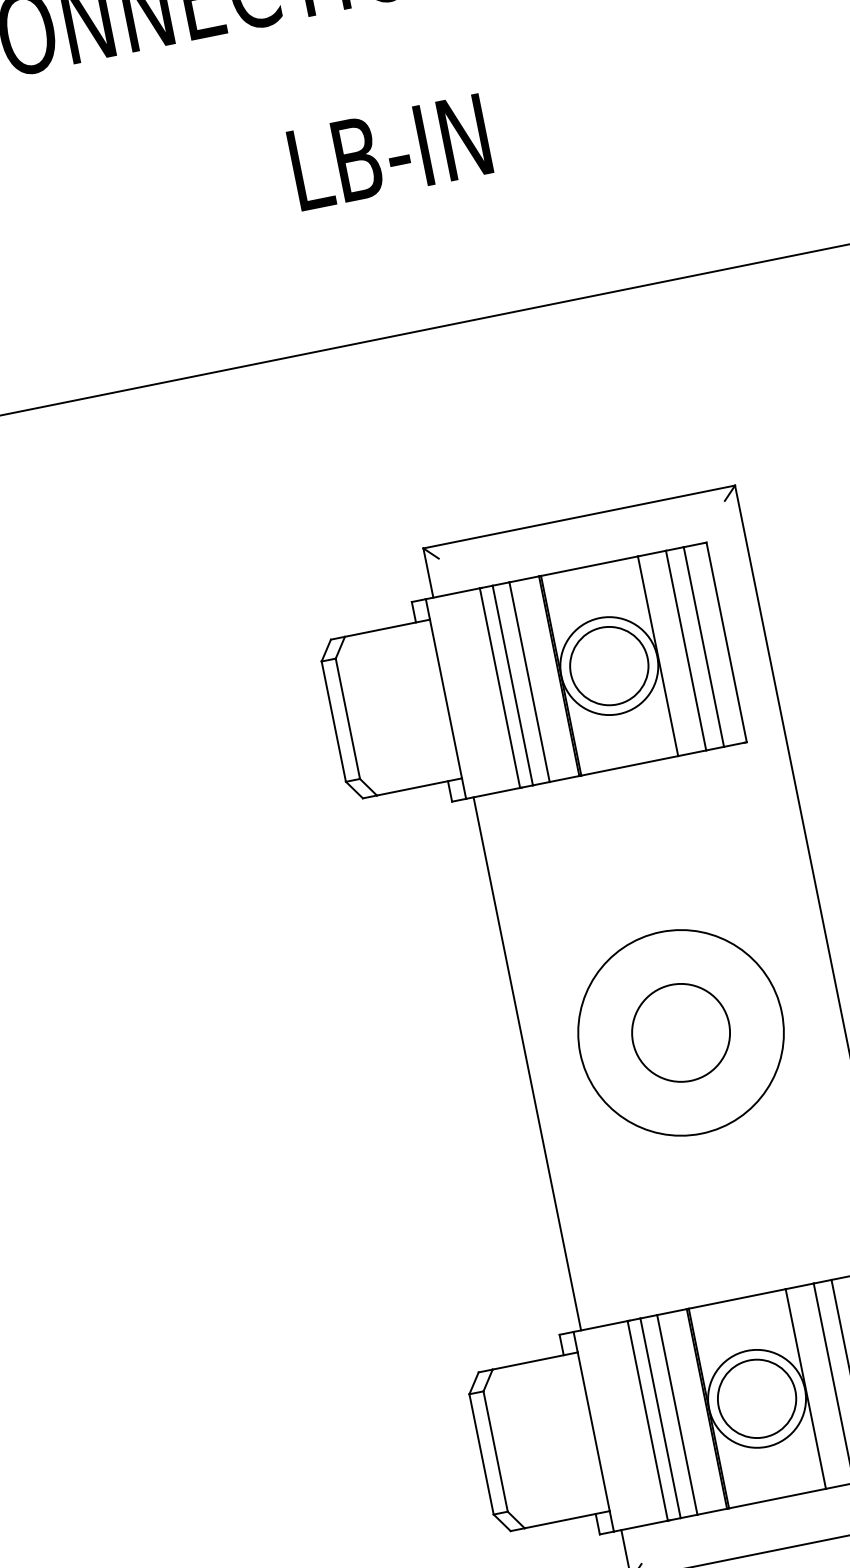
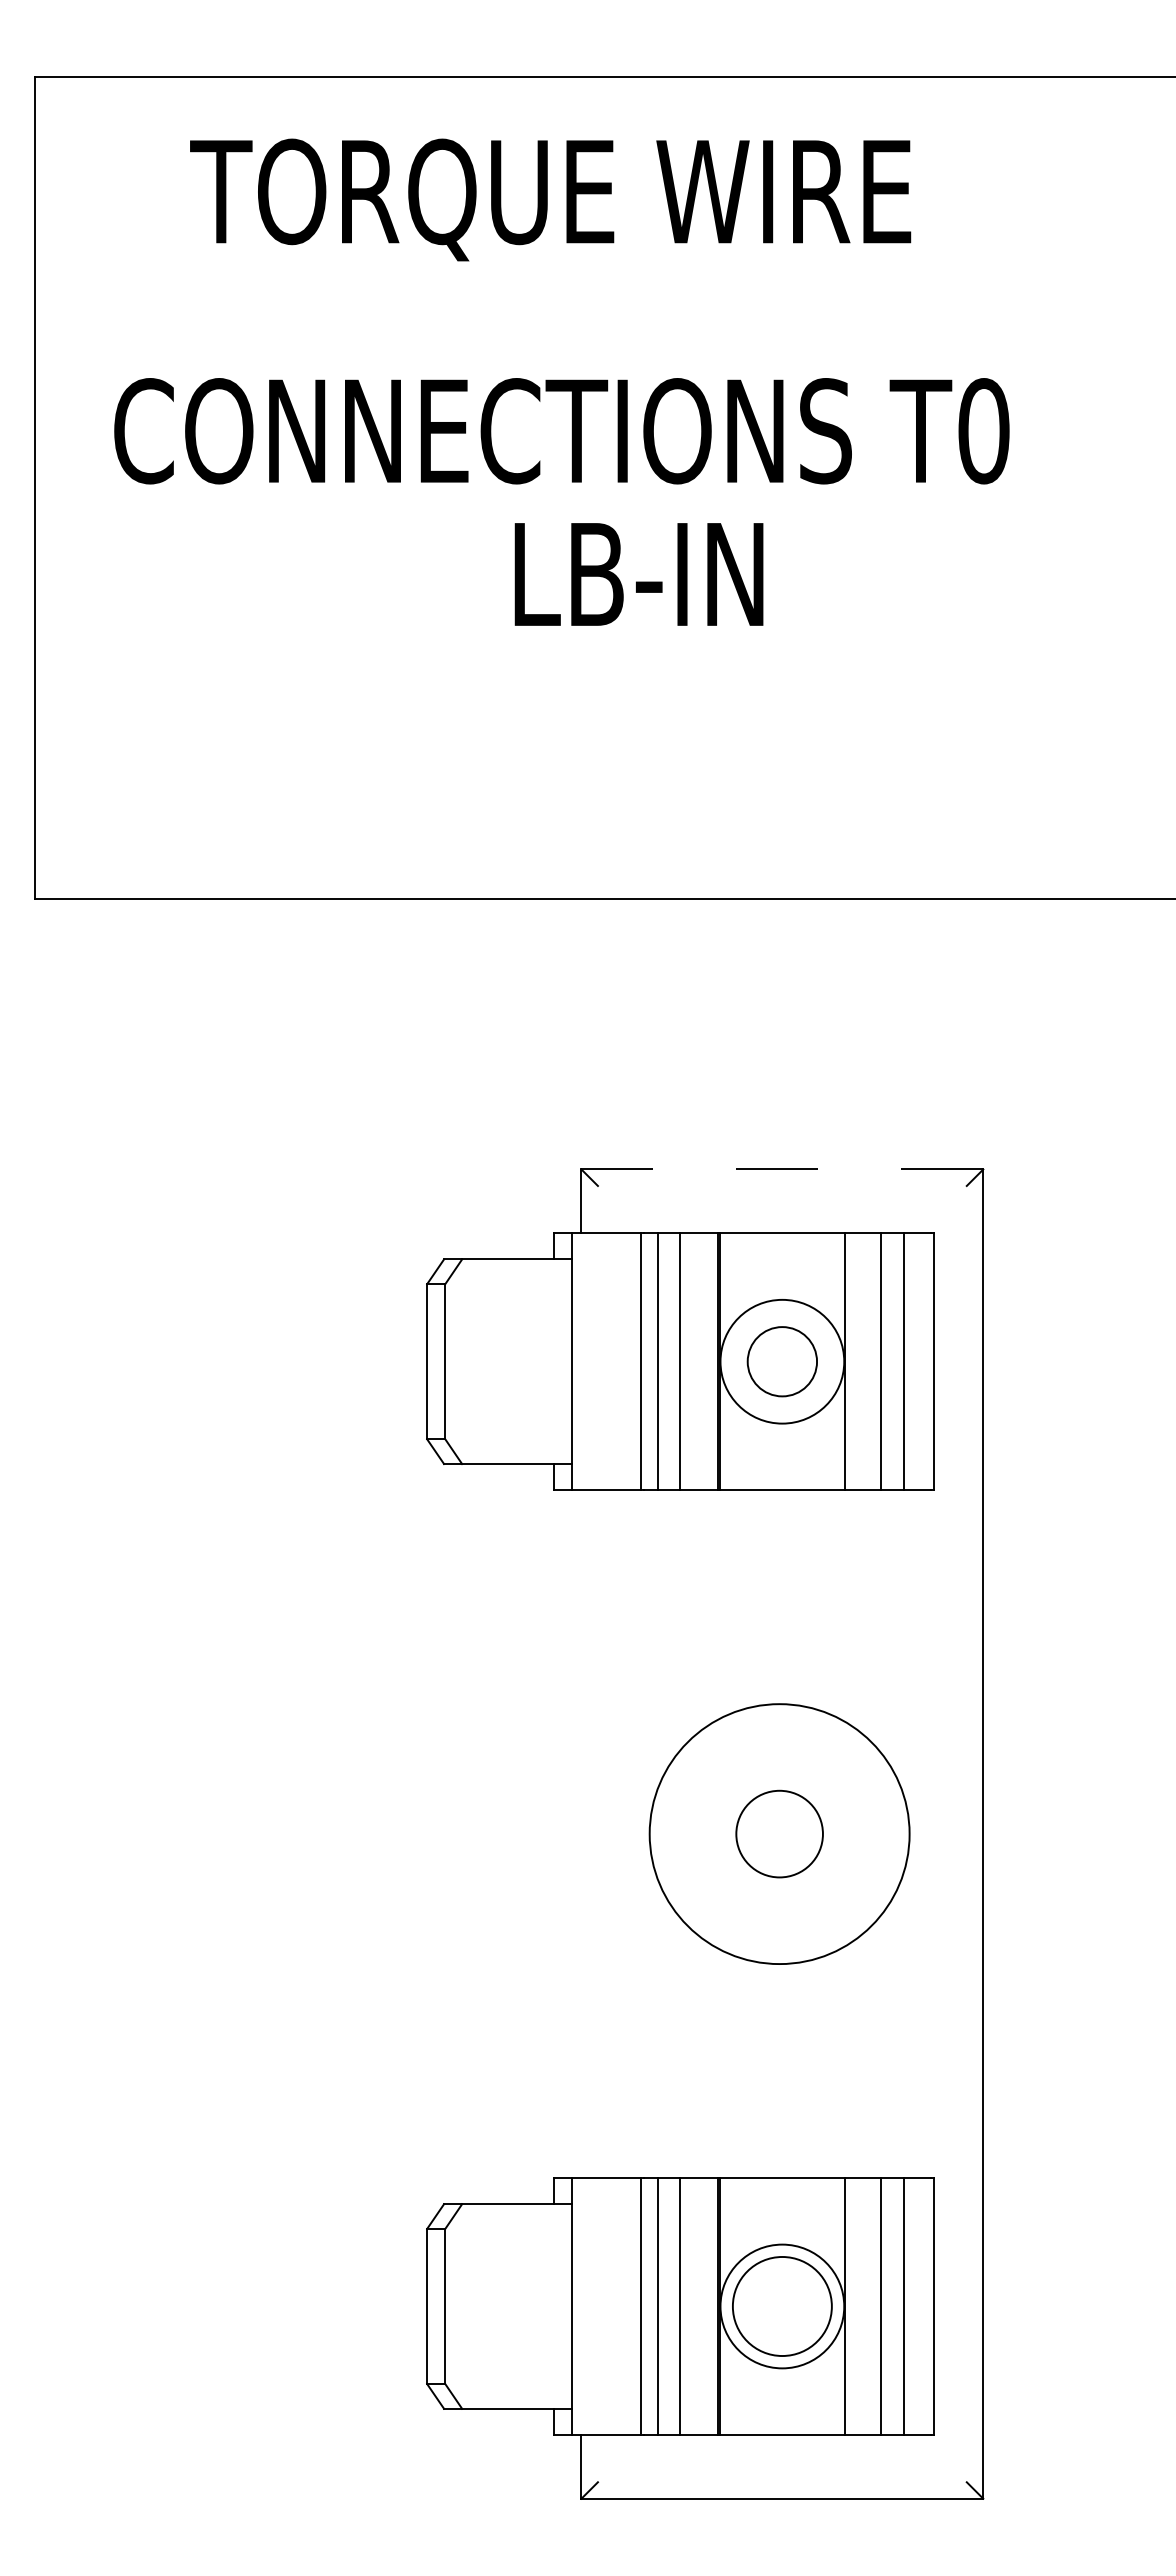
text: (389, 152) -> (638, 574), moved
line: (579, 516) -> (782, 1169), solid -> dashed
circle: (608, 666) -> (781, 1361), size x0.7
circle: (681, 1033) -> (779, 1834), size x0.7
line: (527, 1063) -> (581, 1833), removed

